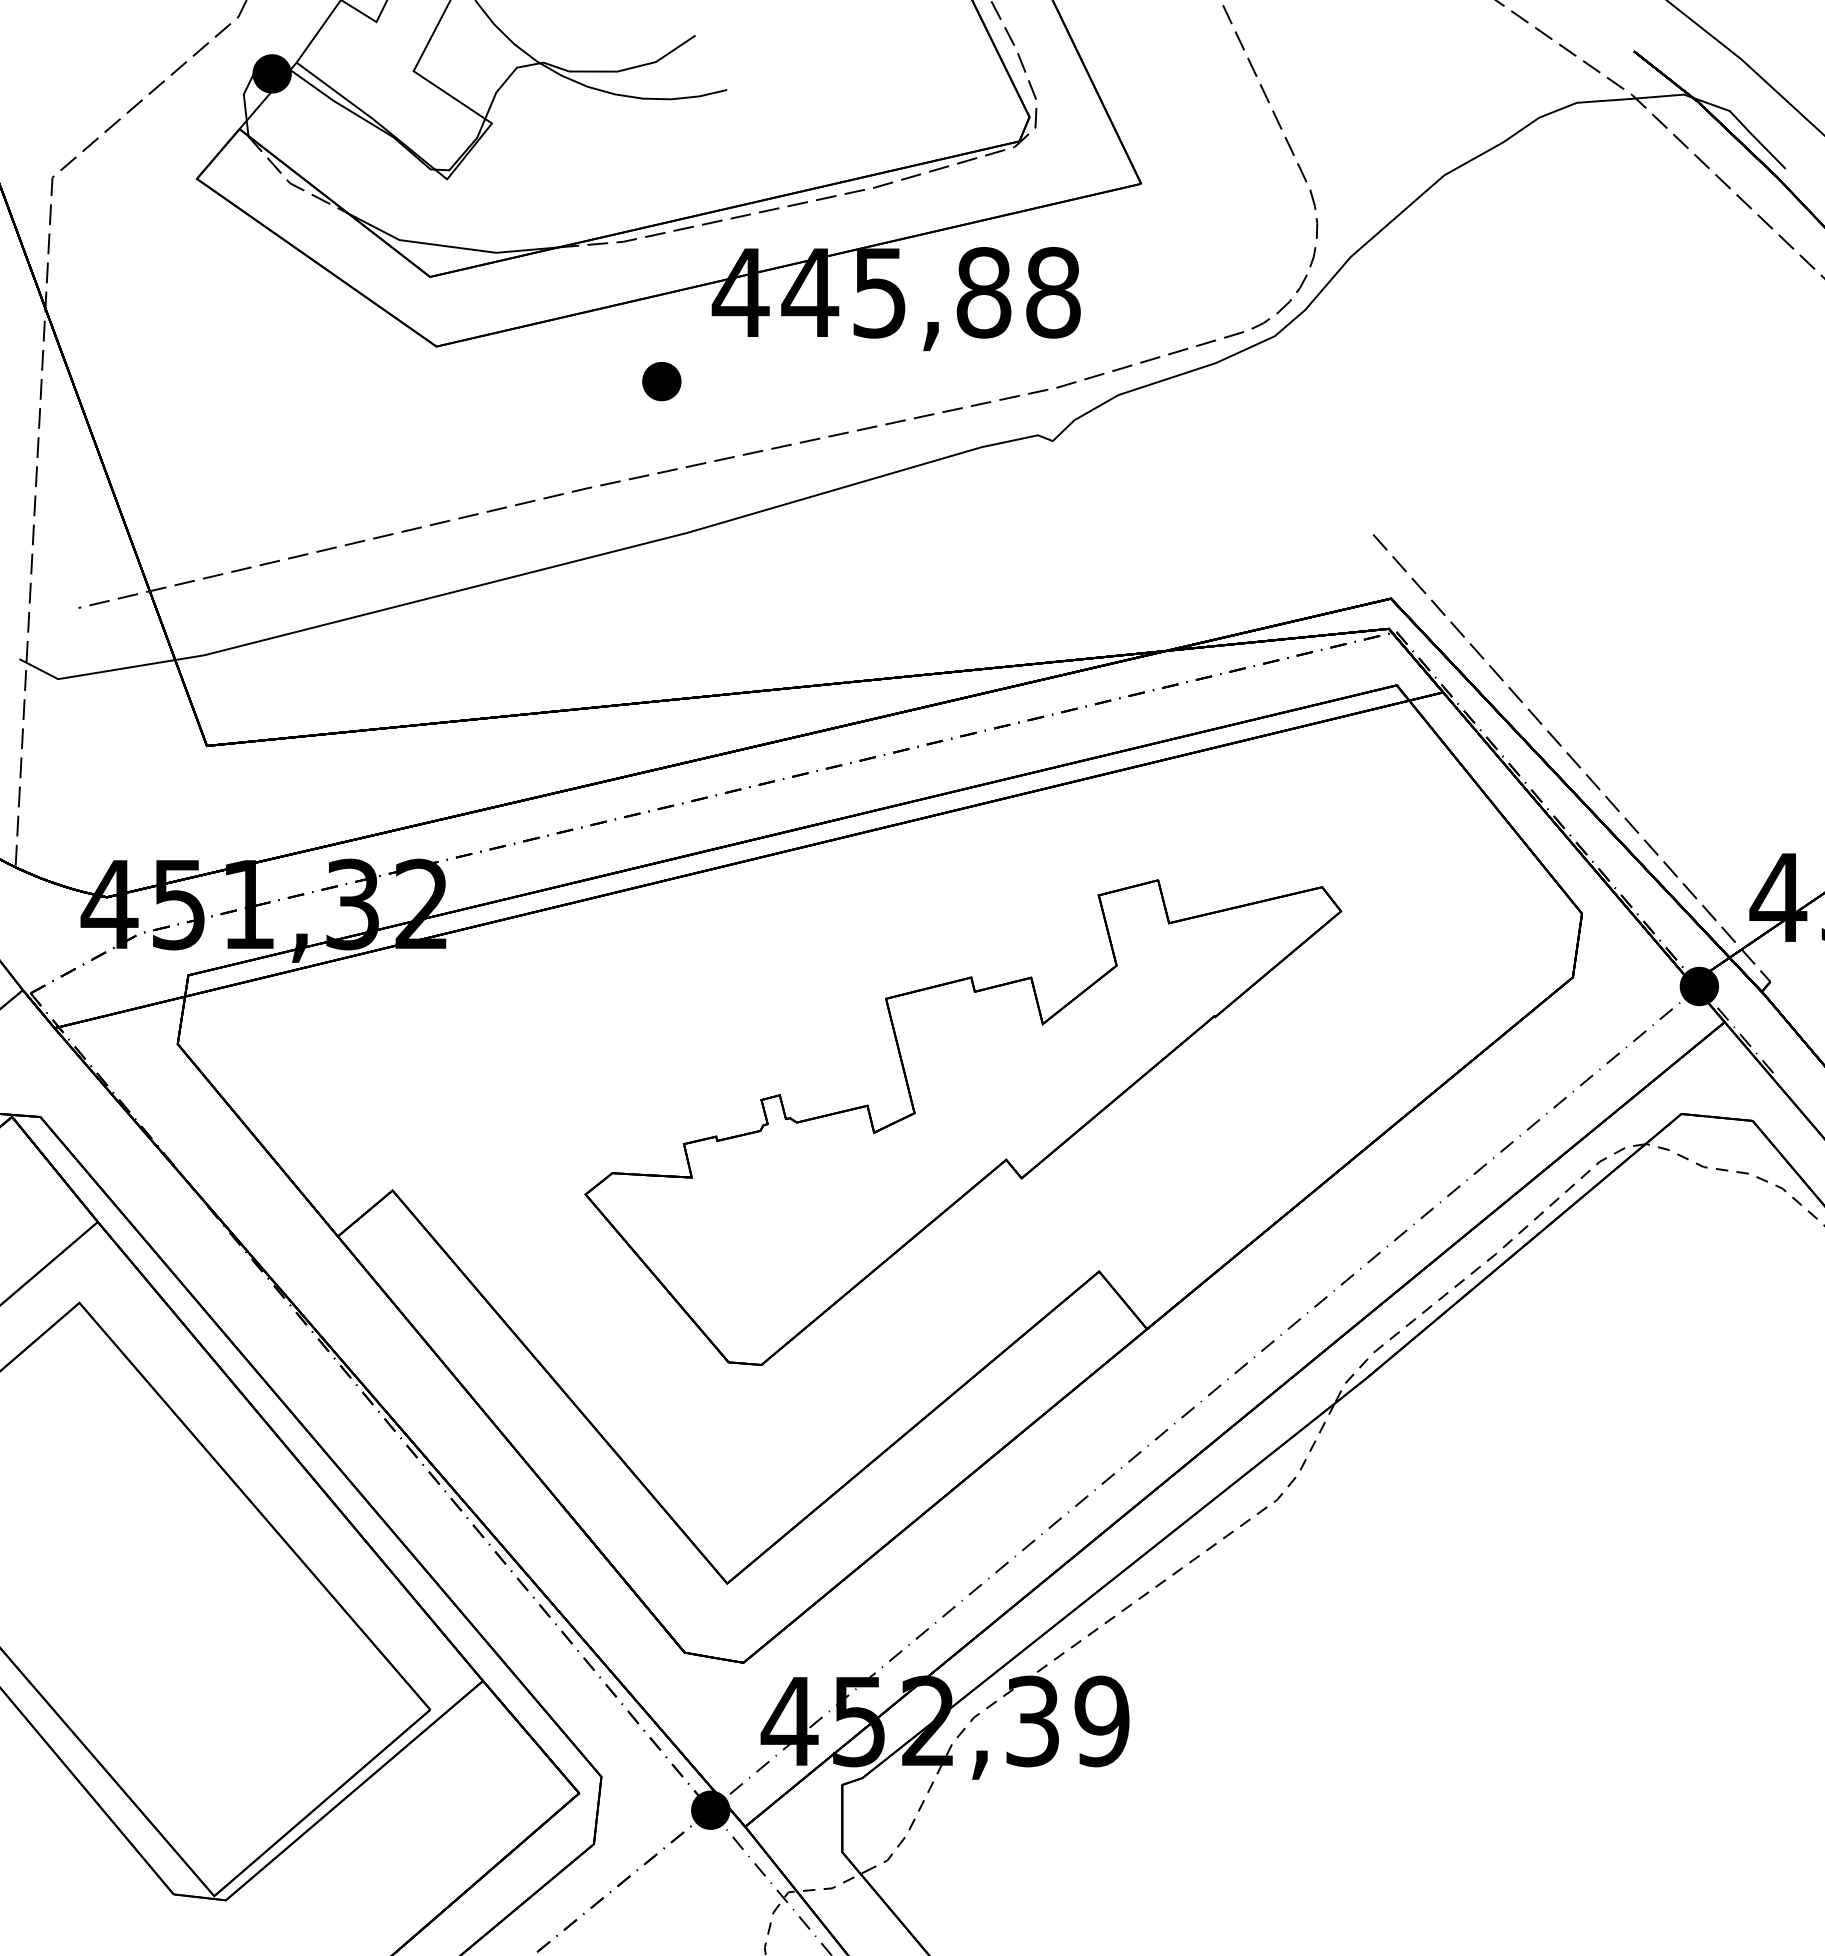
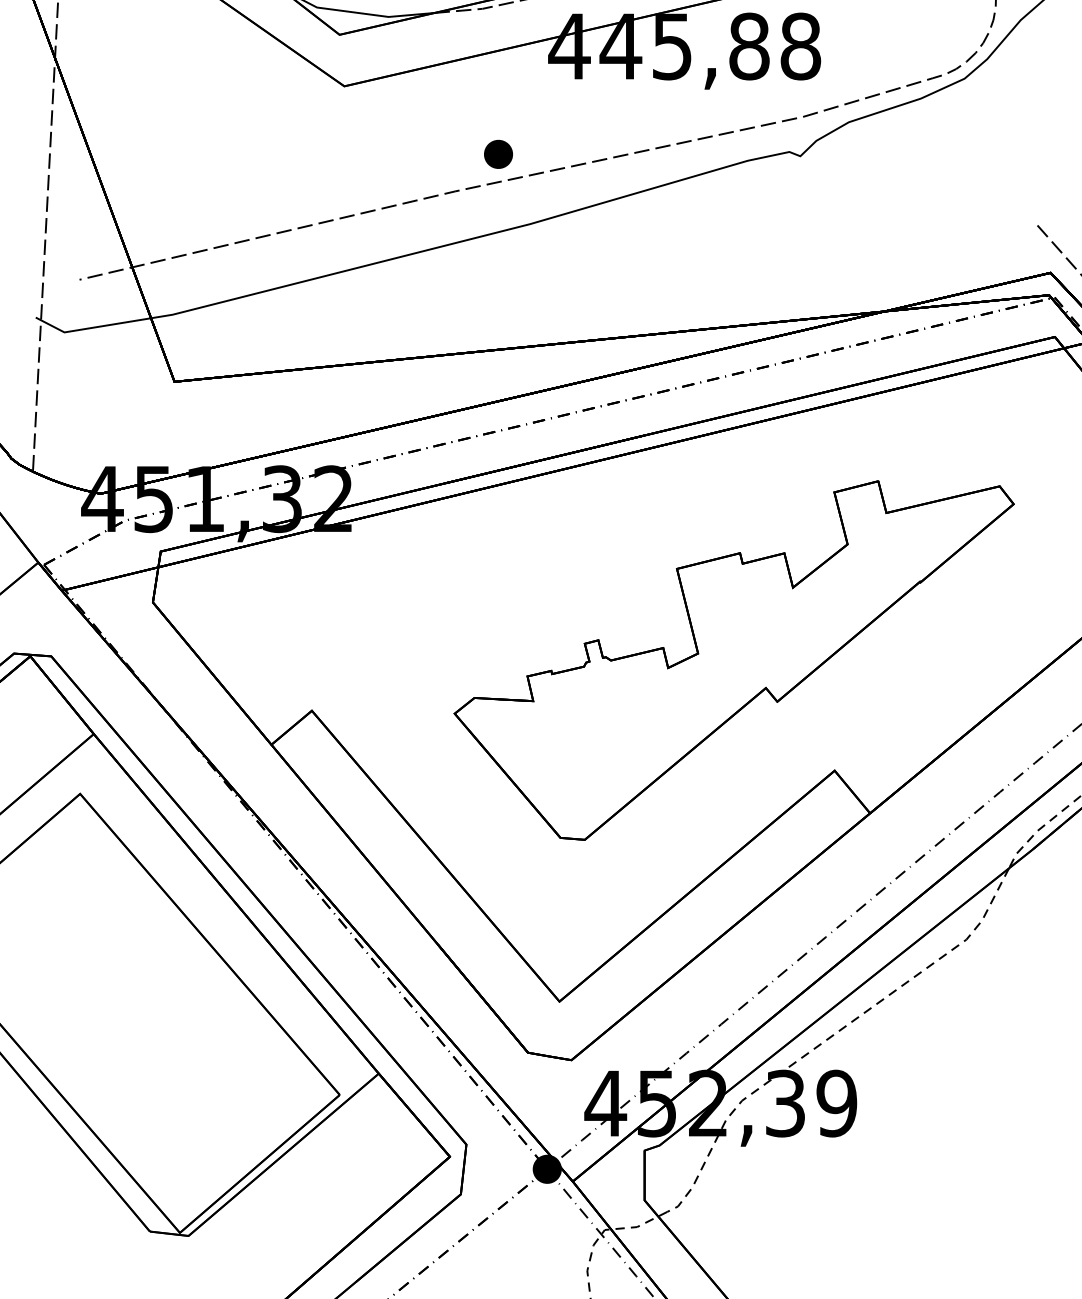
part: (661, 381) -> (498, 154), moved

